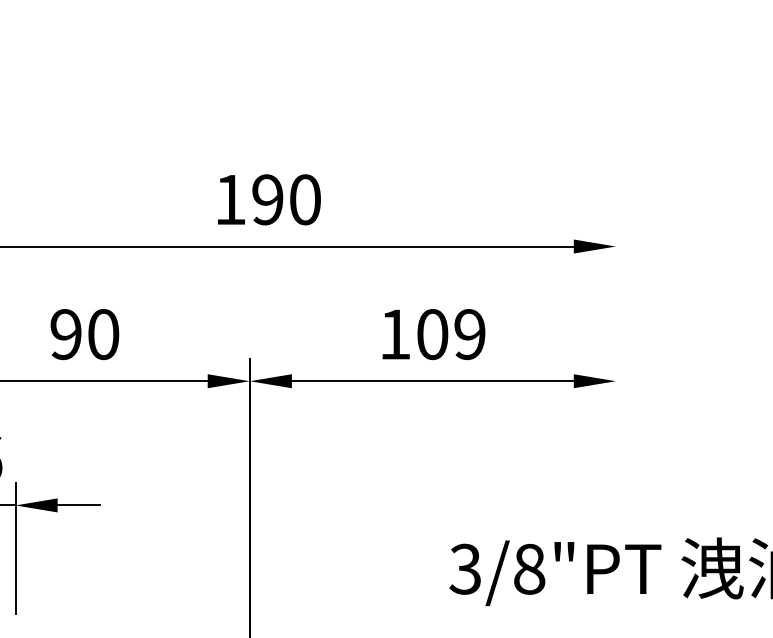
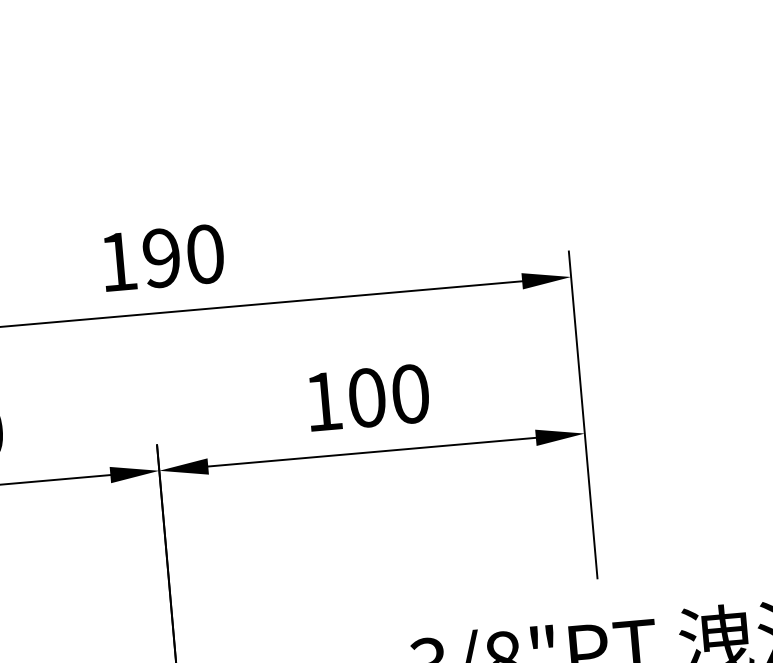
text: (469, 334) -> (409, 394), 109 -> 100
line: (615, 364) -> (582, 414), added

